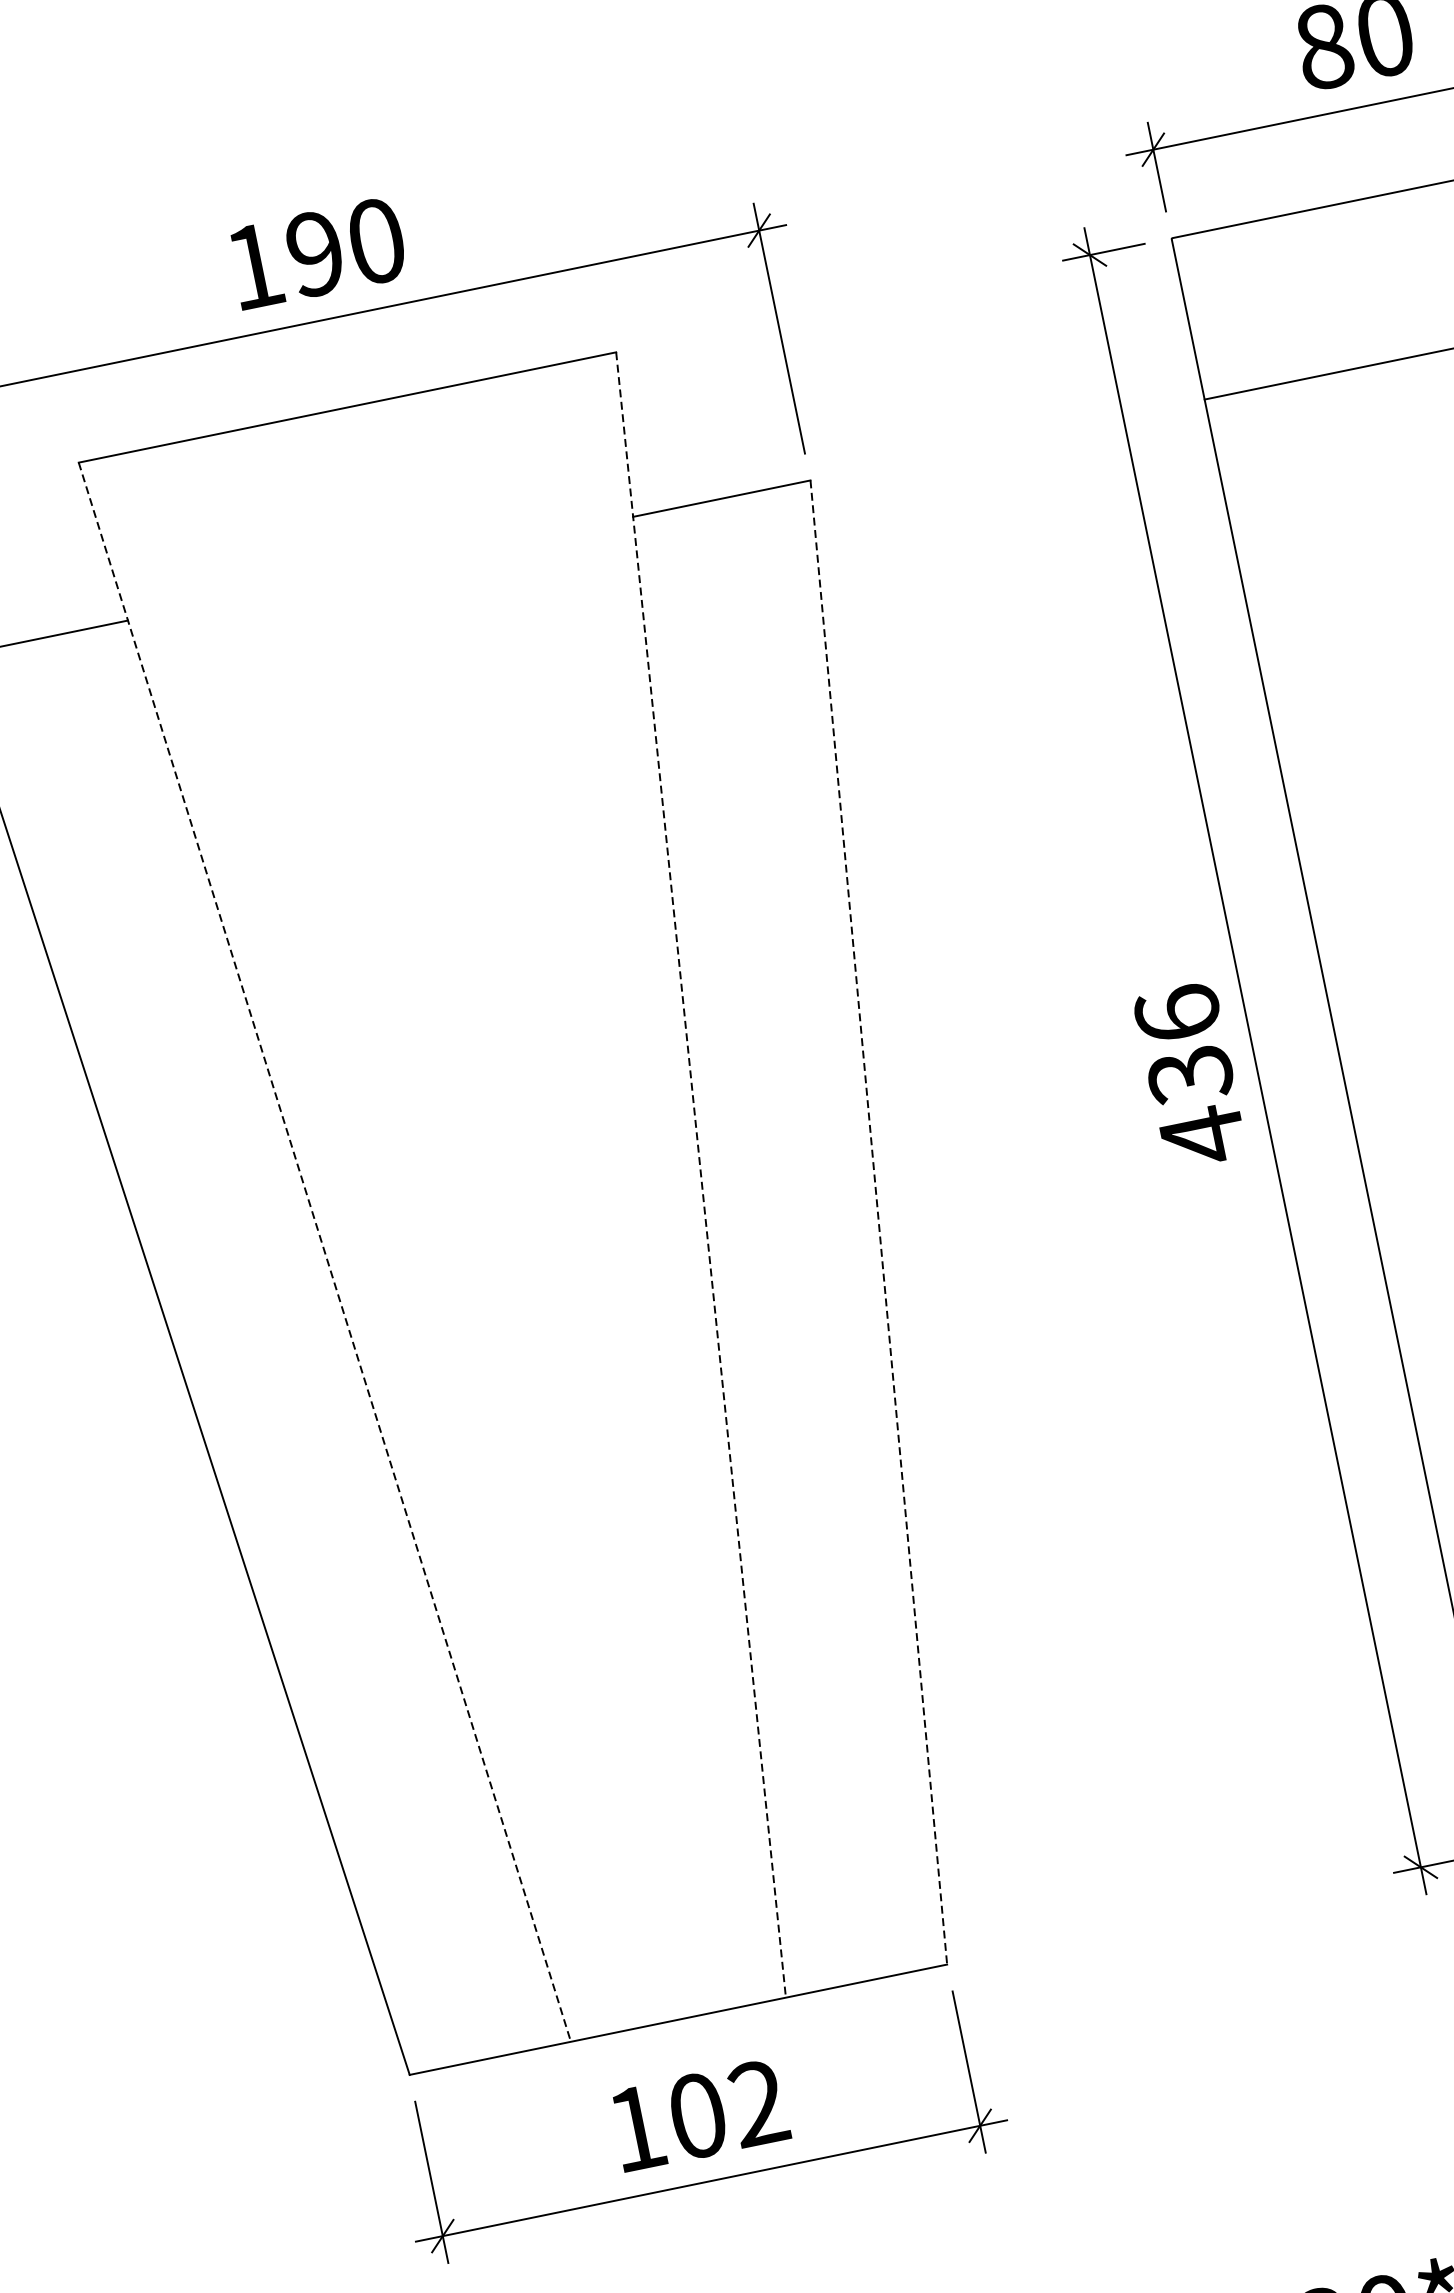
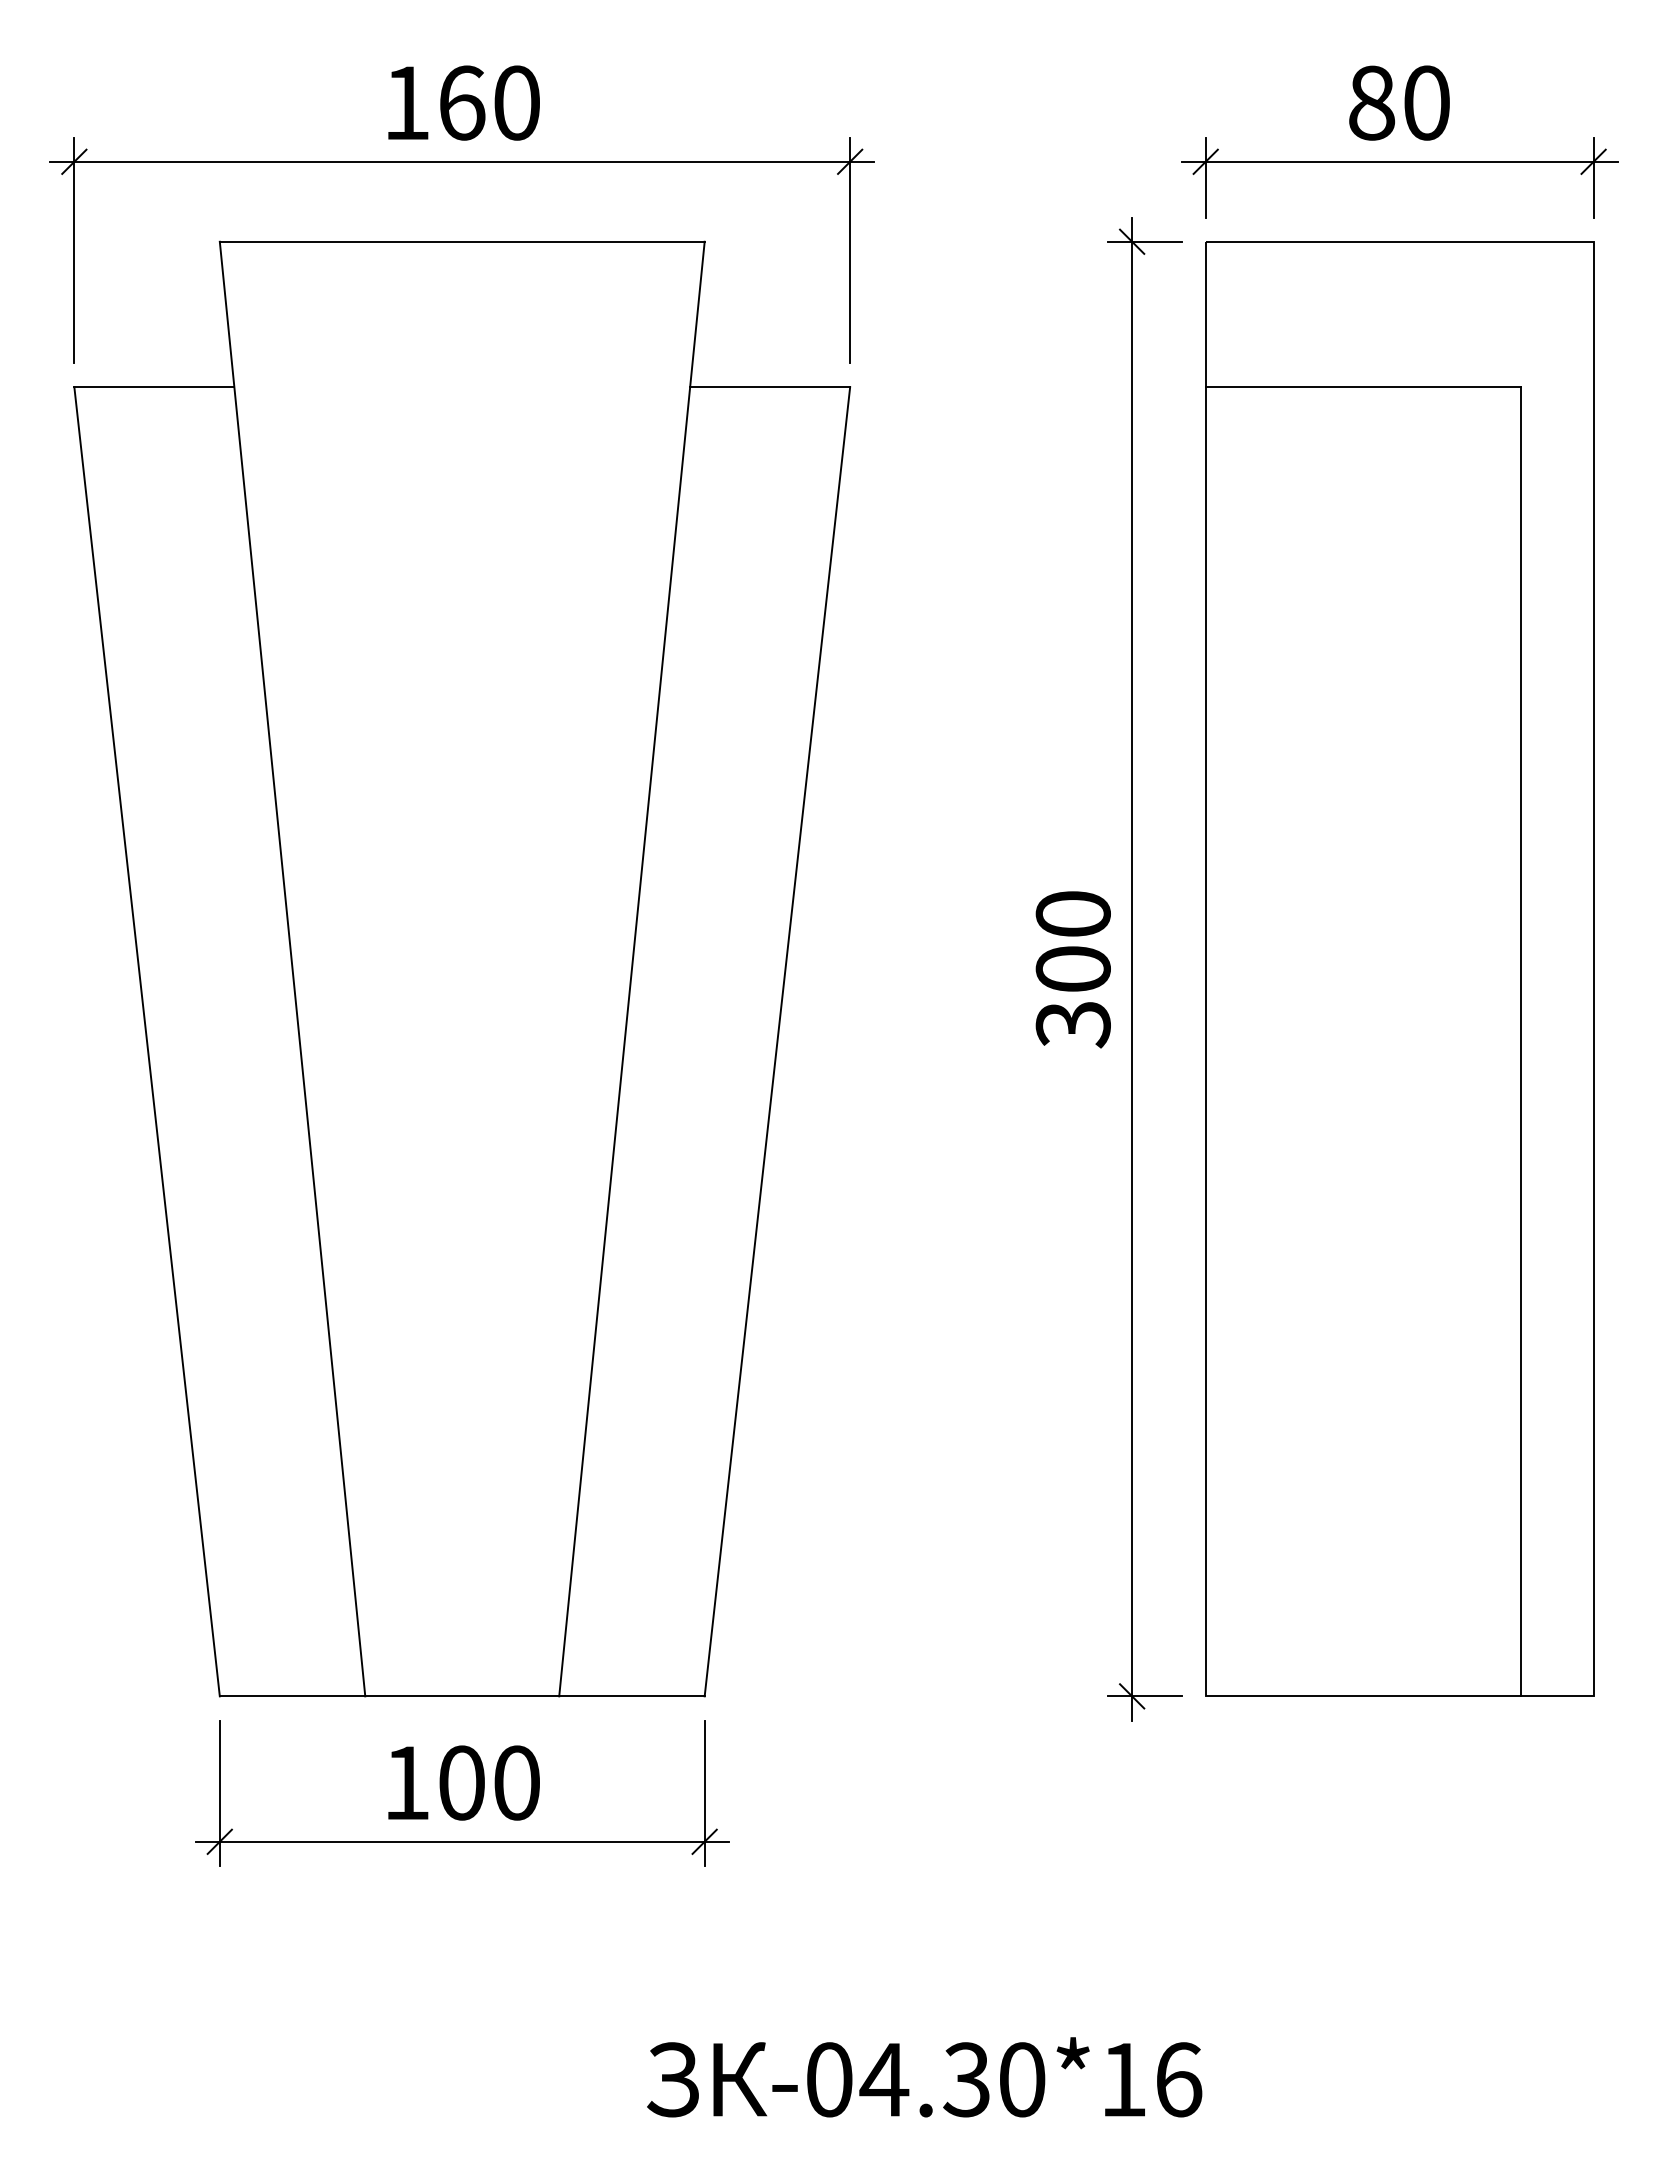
text: (316, 253) -> (462, 102), 190 -> 160
text: (1189, 1075) -> (1072, 969), 436 -> 300
line: (700, 1175) -> (631, 969), dashed -> solid
line: (878, 1222) -> (777, 1041), dashed -> solid
line: (324, 1252) -> (292, 969), dashed -> solid
text: (758, 2102) -> (516, 1782), 102 -> 100

